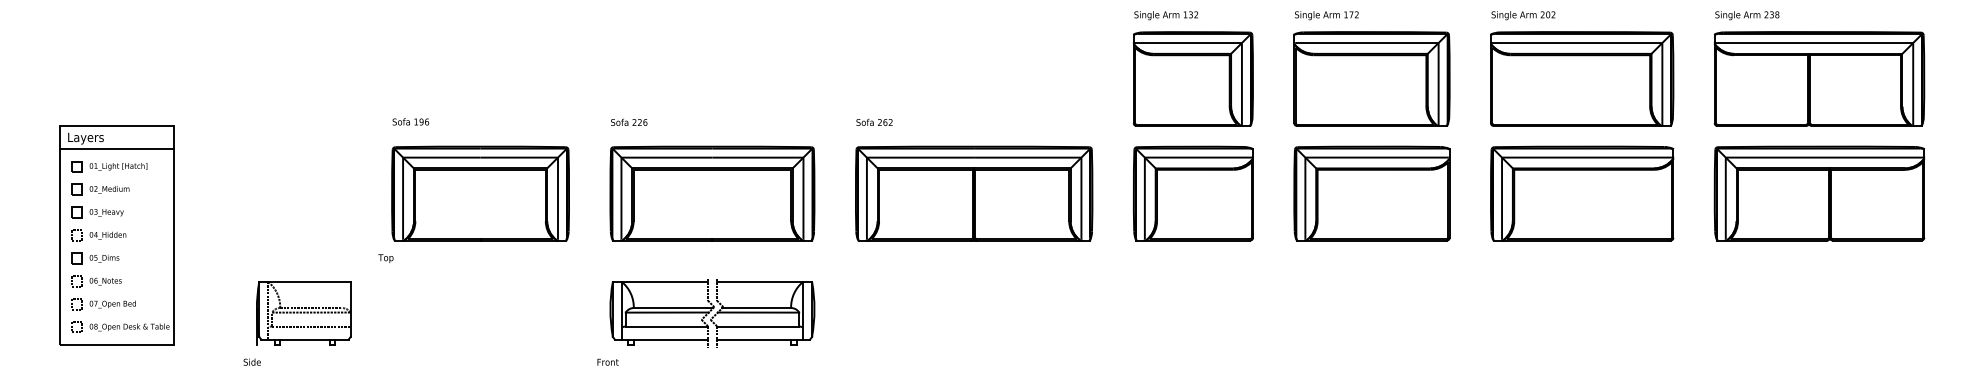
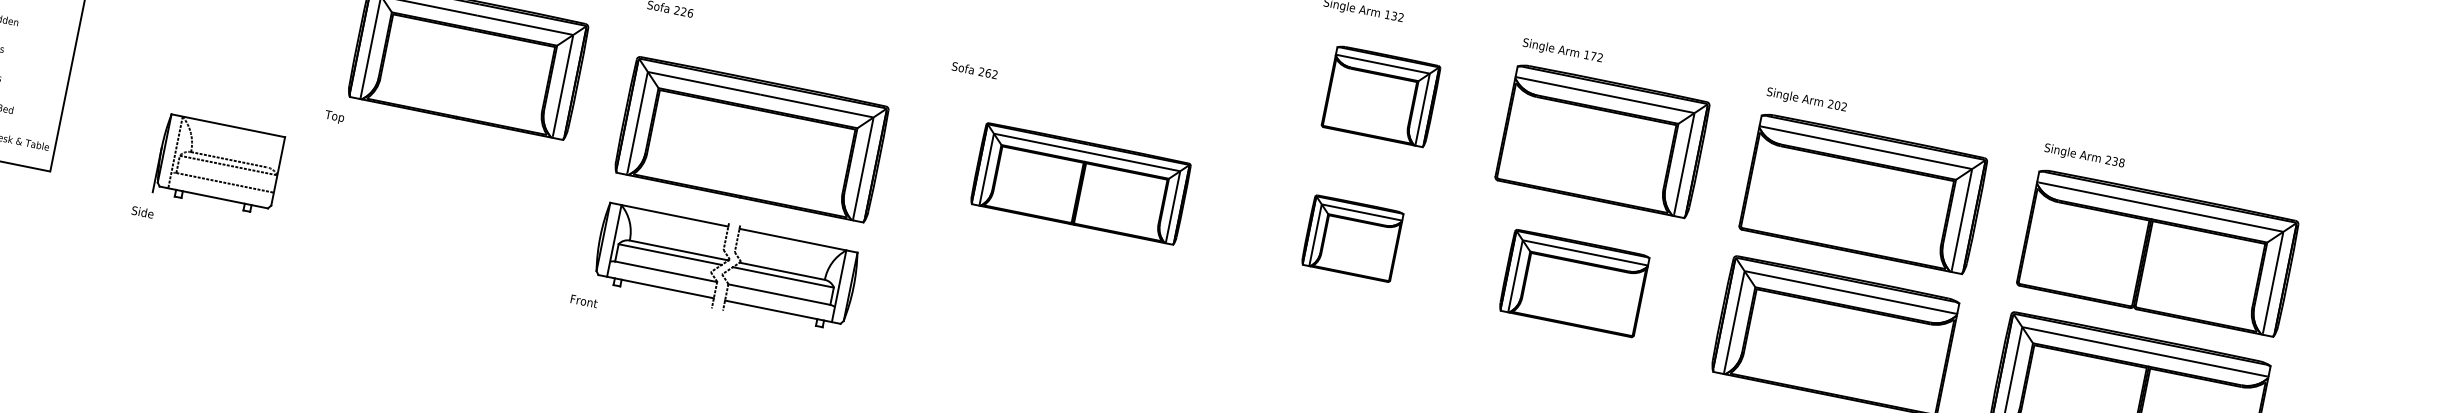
part: (1193, 78) -> (1381, 95), size x0.7
part: (712, 193) -> (751, 139), moved
part: (974, 193) -> (1081, 183), size x0.7
part: (1192, 193) -> (1351, 238), size x0.6
part: (1371, 193) -> (1573, 283), size x0.7

